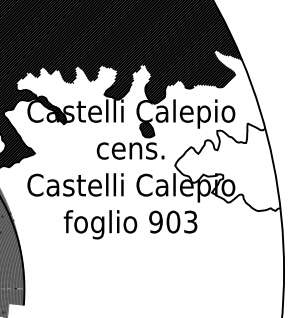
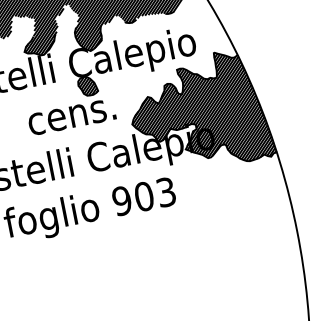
hatch: (227, 166) -> (198, 112), added

